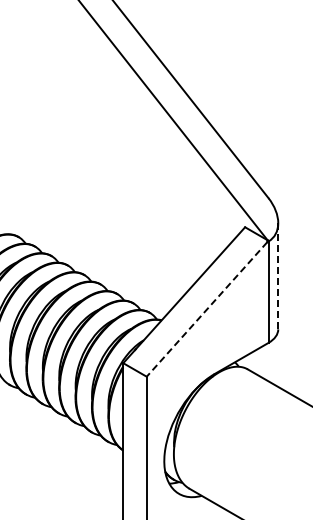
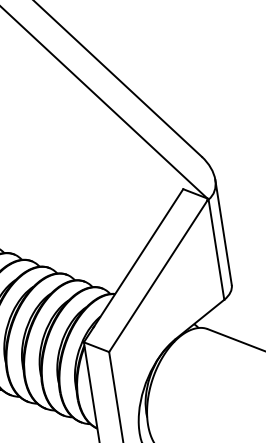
line: (278, 275) -> (223, 231), dashed -> solid
line: (206, 309) -> (157, 276), dashed -> solid

